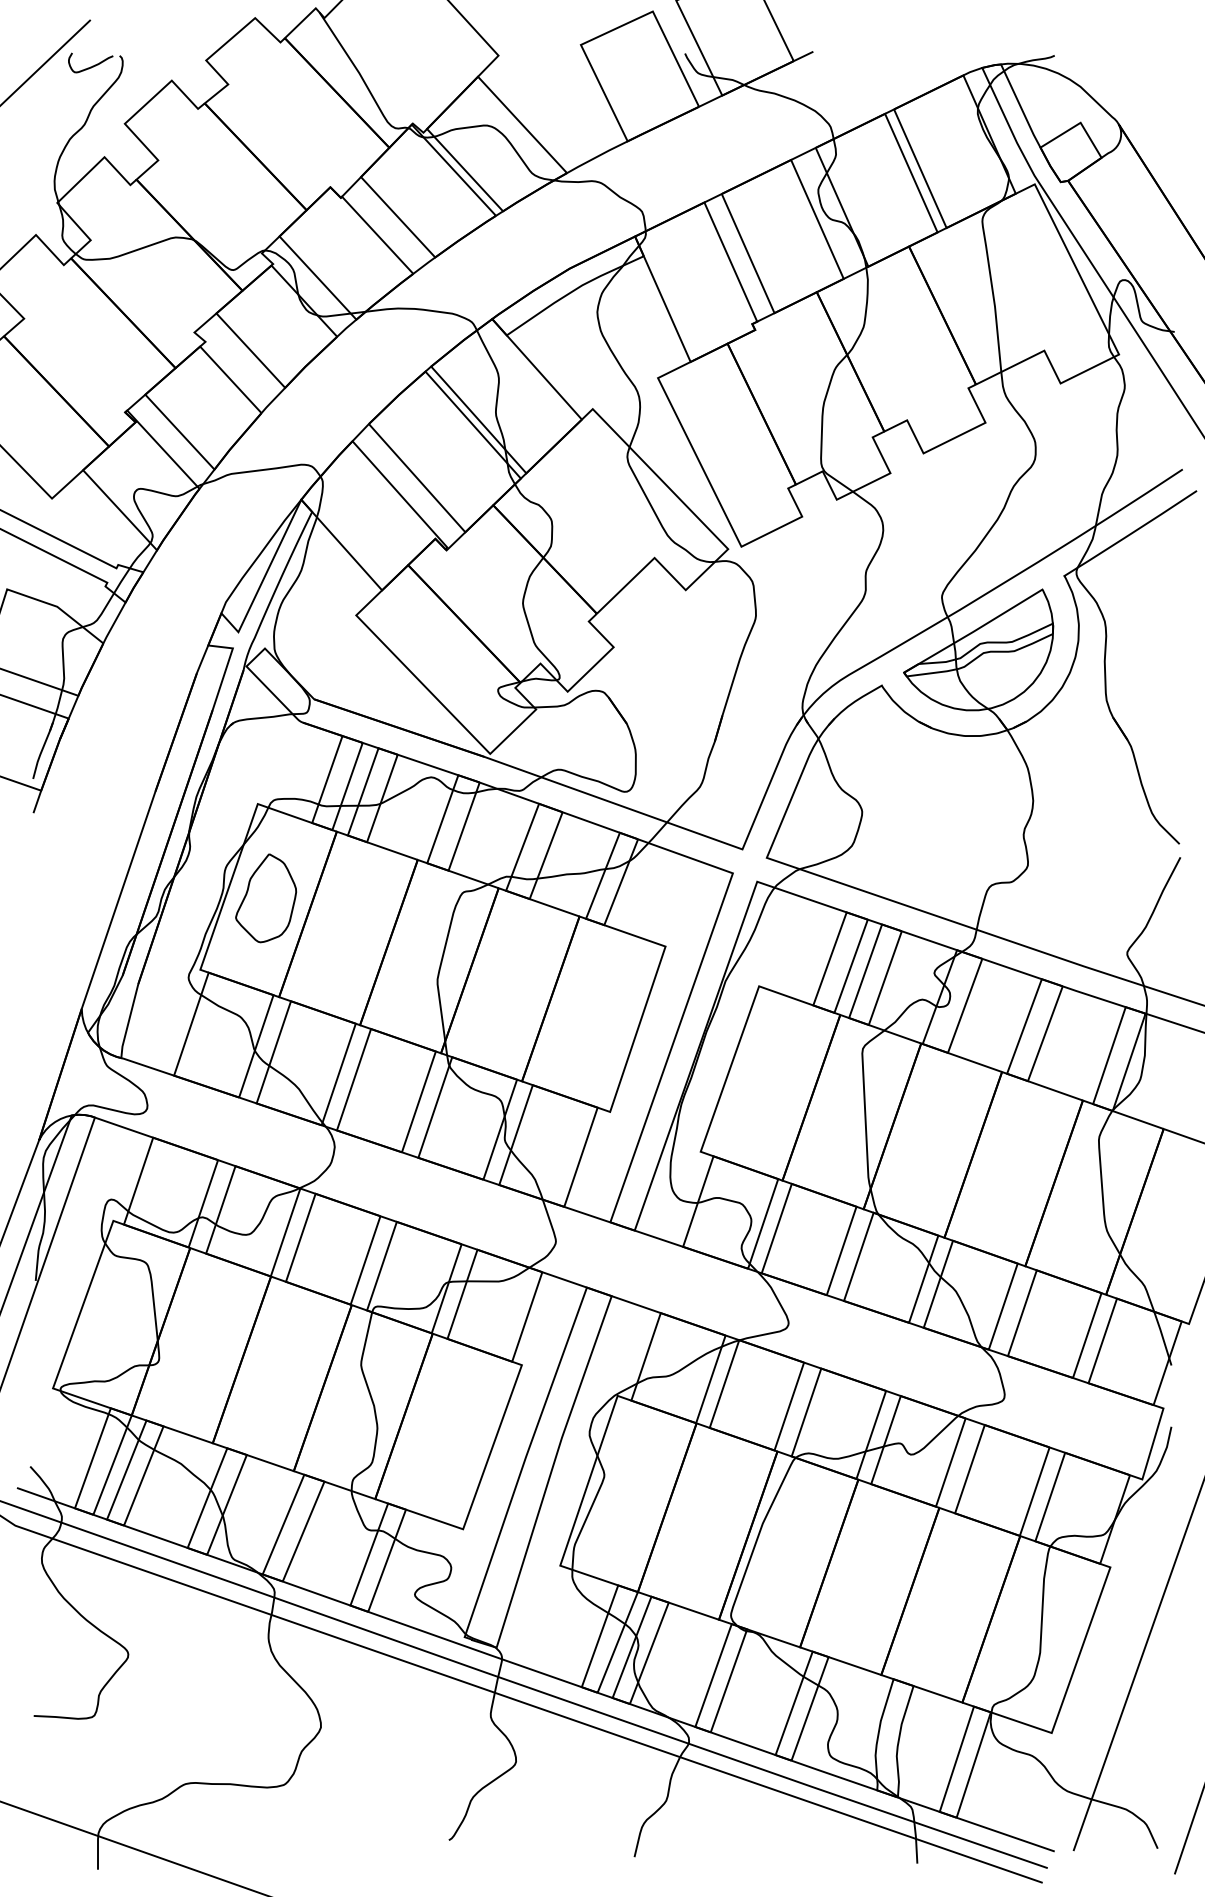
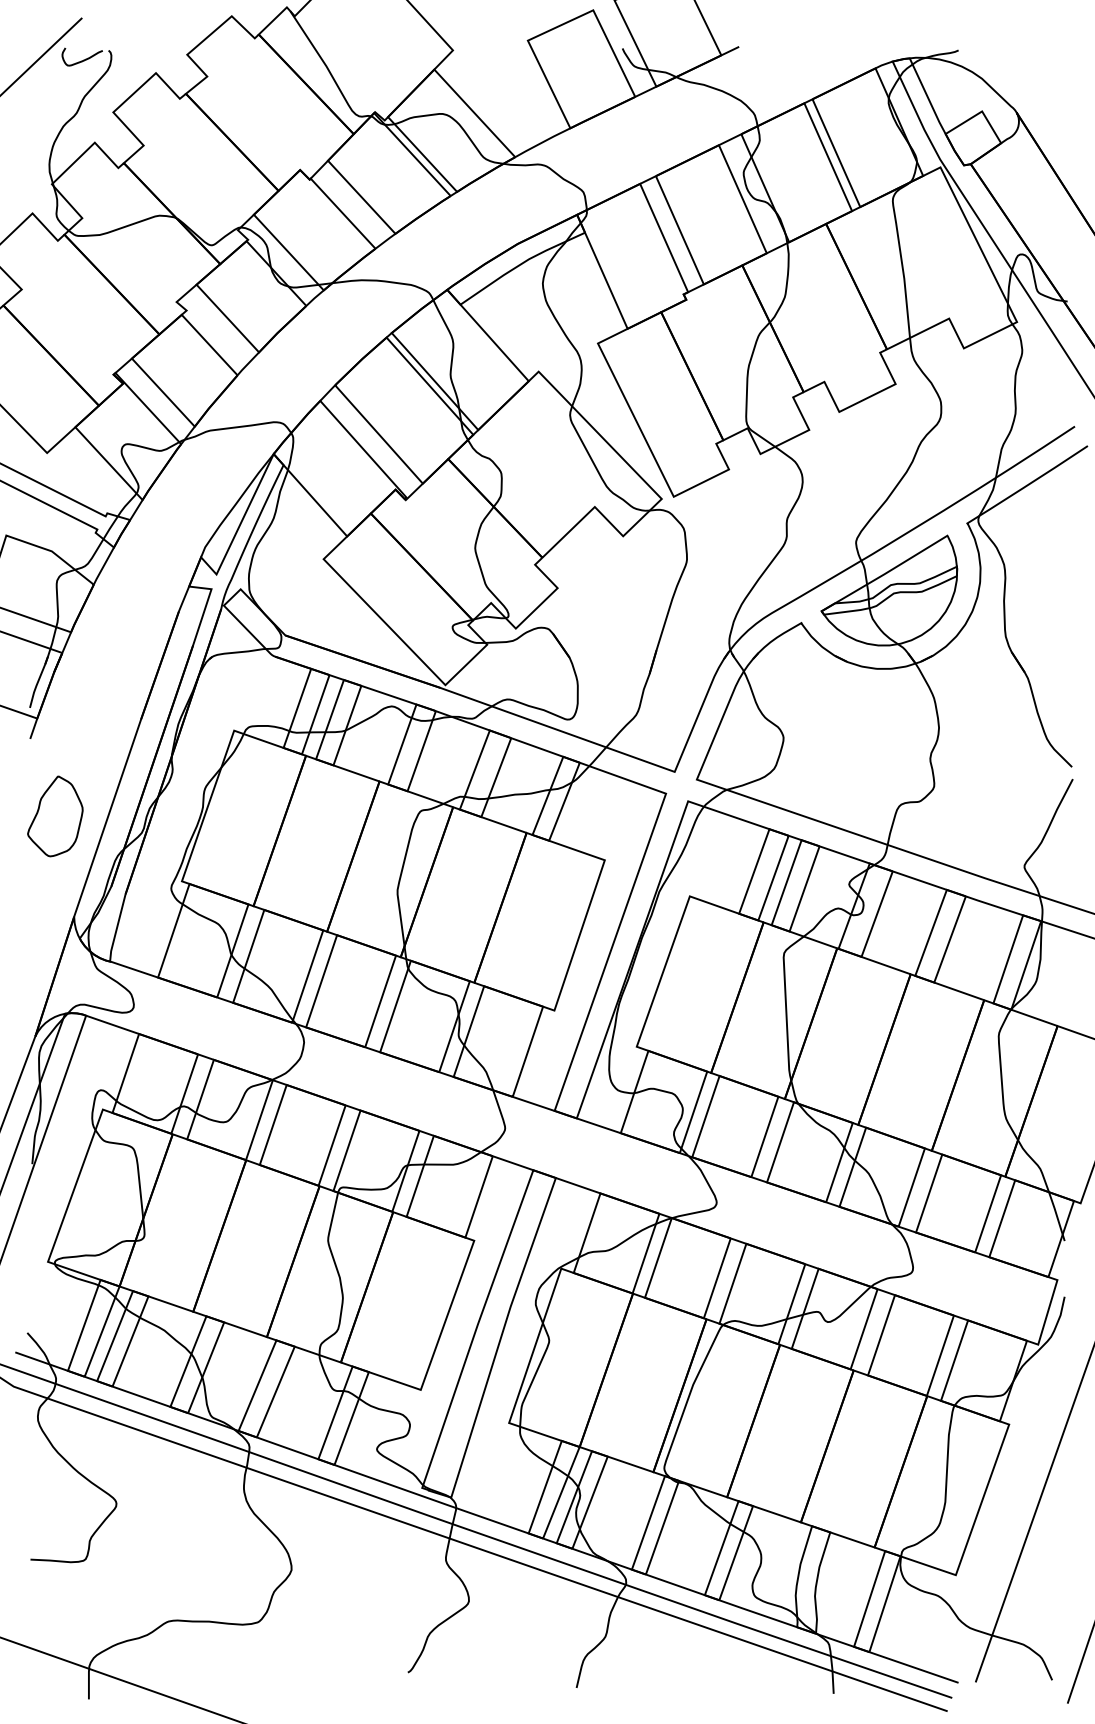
part: (266, 898) -> (55, 816), moved

